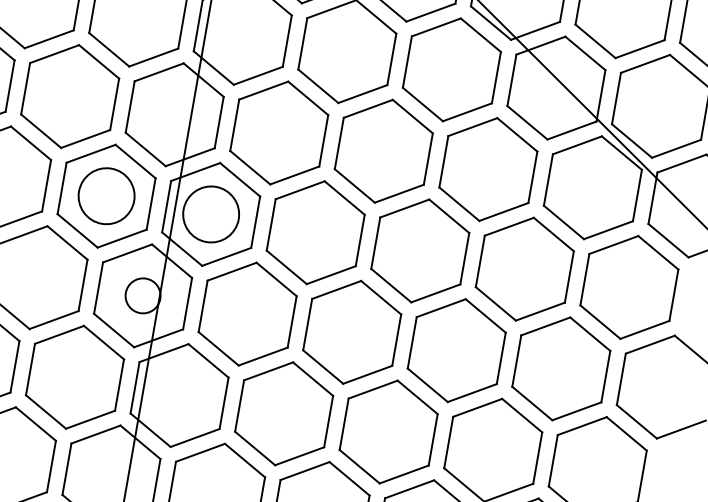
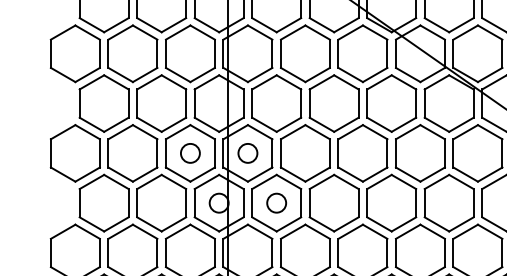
circle: (105, 194) -> (189, 152), size x0.62
circle: (210, 212) -> (247, 152), size x0.62
circle: (247, 312) -> (276, 202), added

